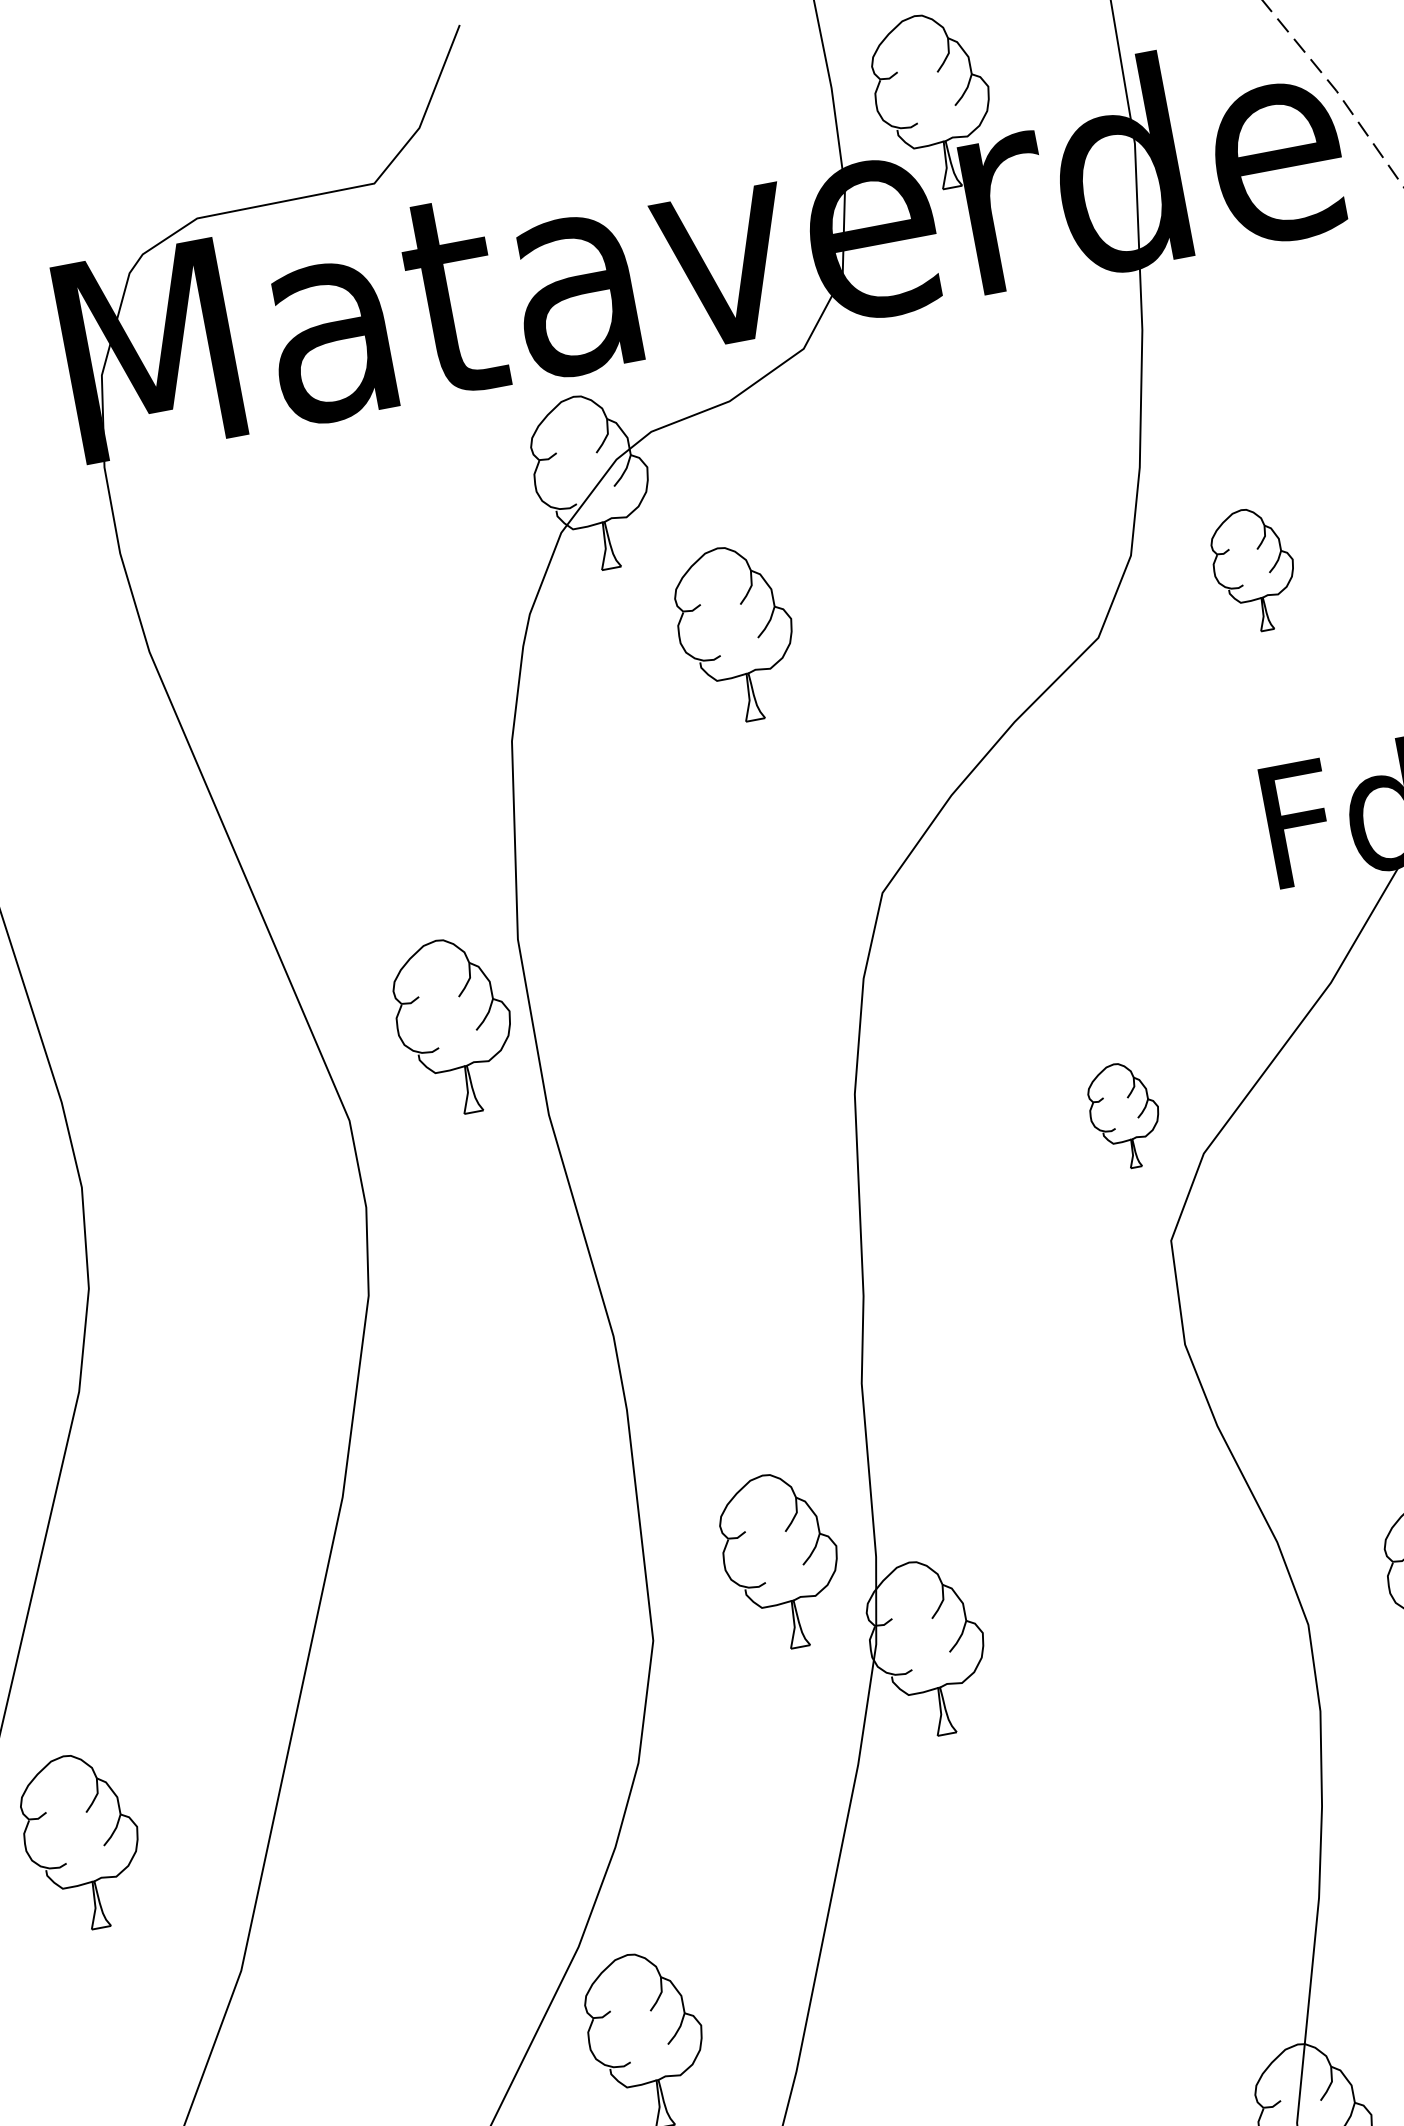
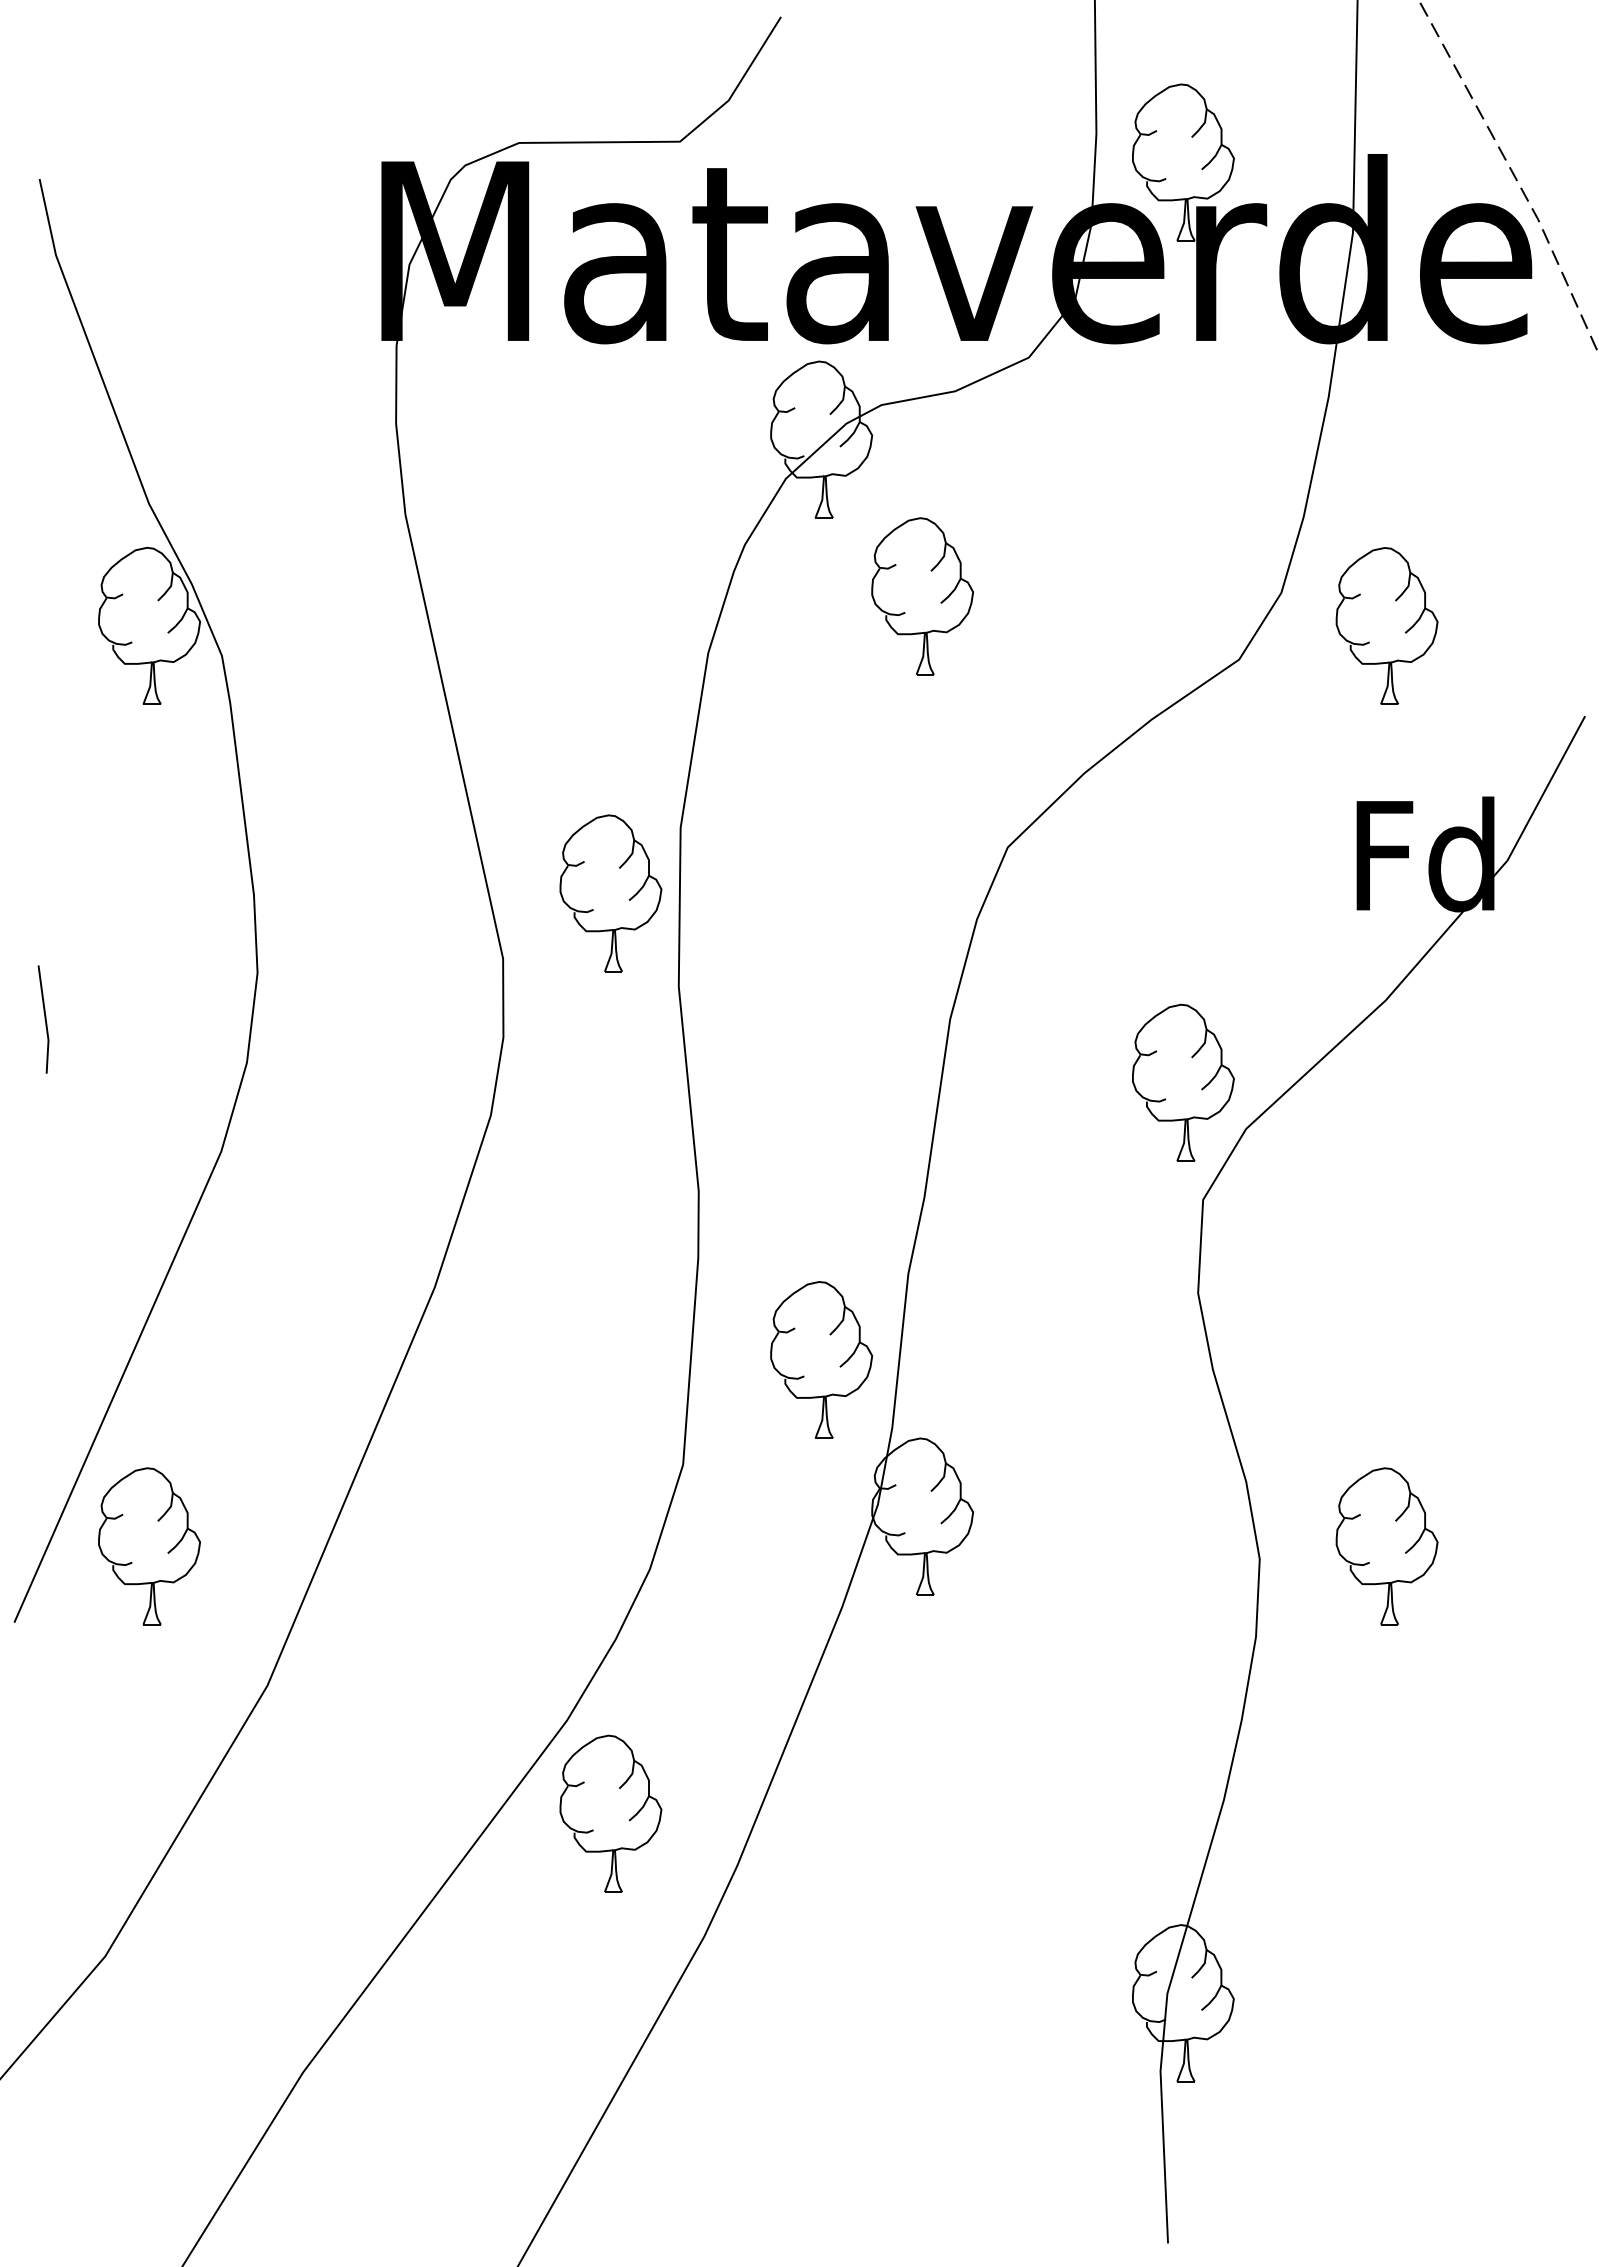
part: (1253, 569) -> (1386, 625), size x1.43
part: (1125, 1115) -> (1183, 1082), size x1.67
part: (781, 1560) -> (821, 1359), moved

